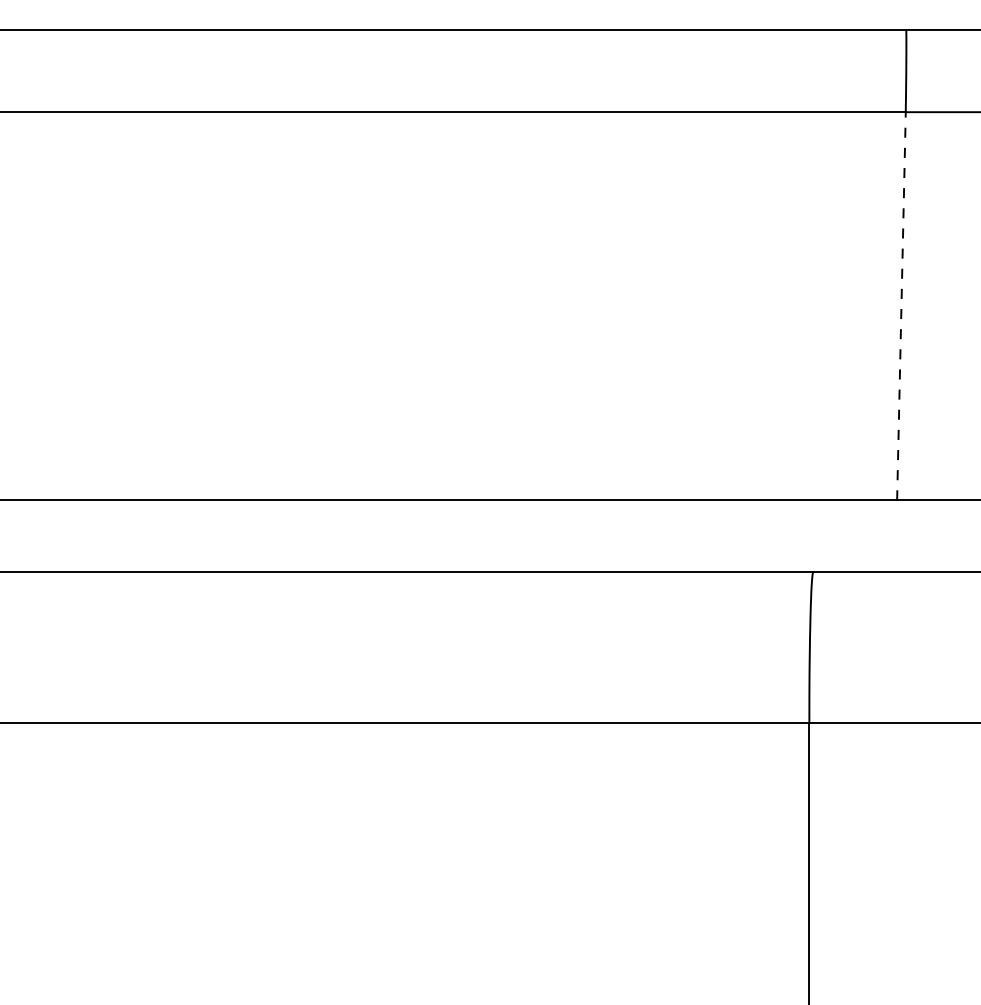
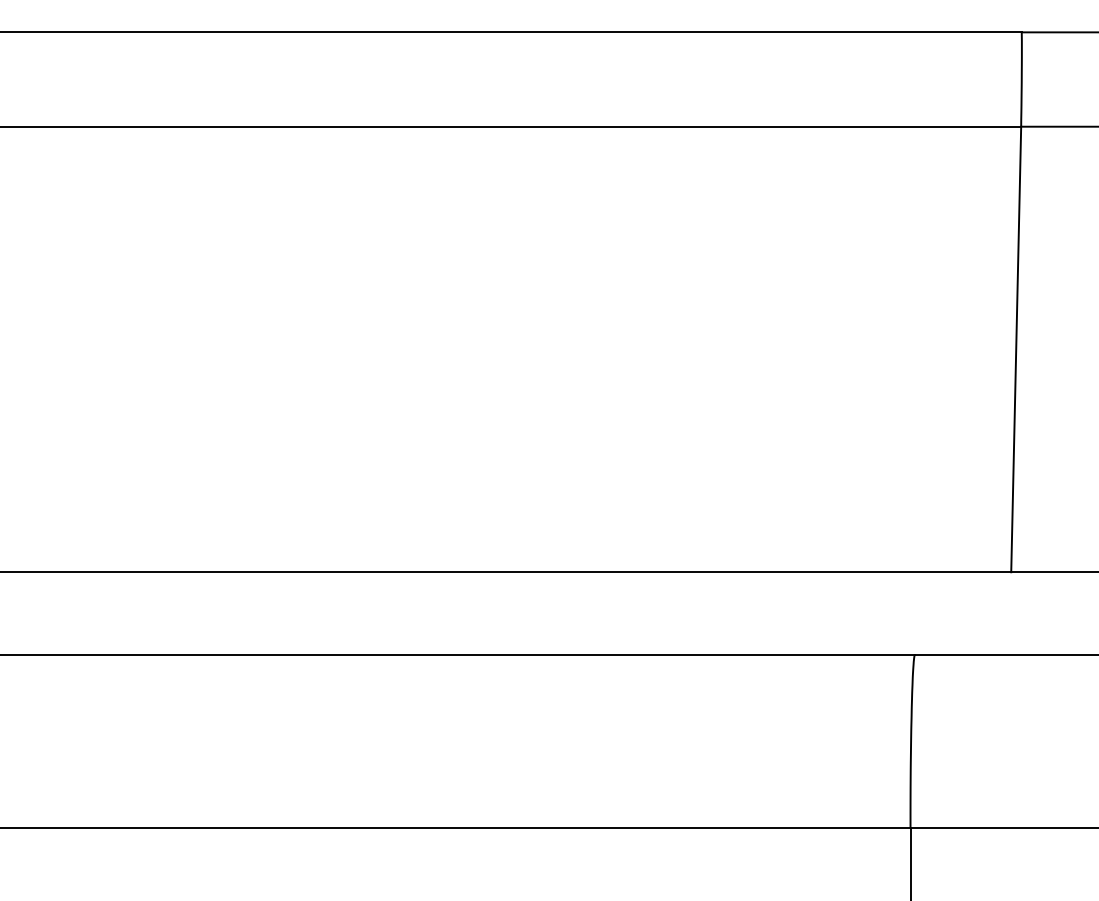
line: (901, 305) -> (1016, 348), dashed -> solid

